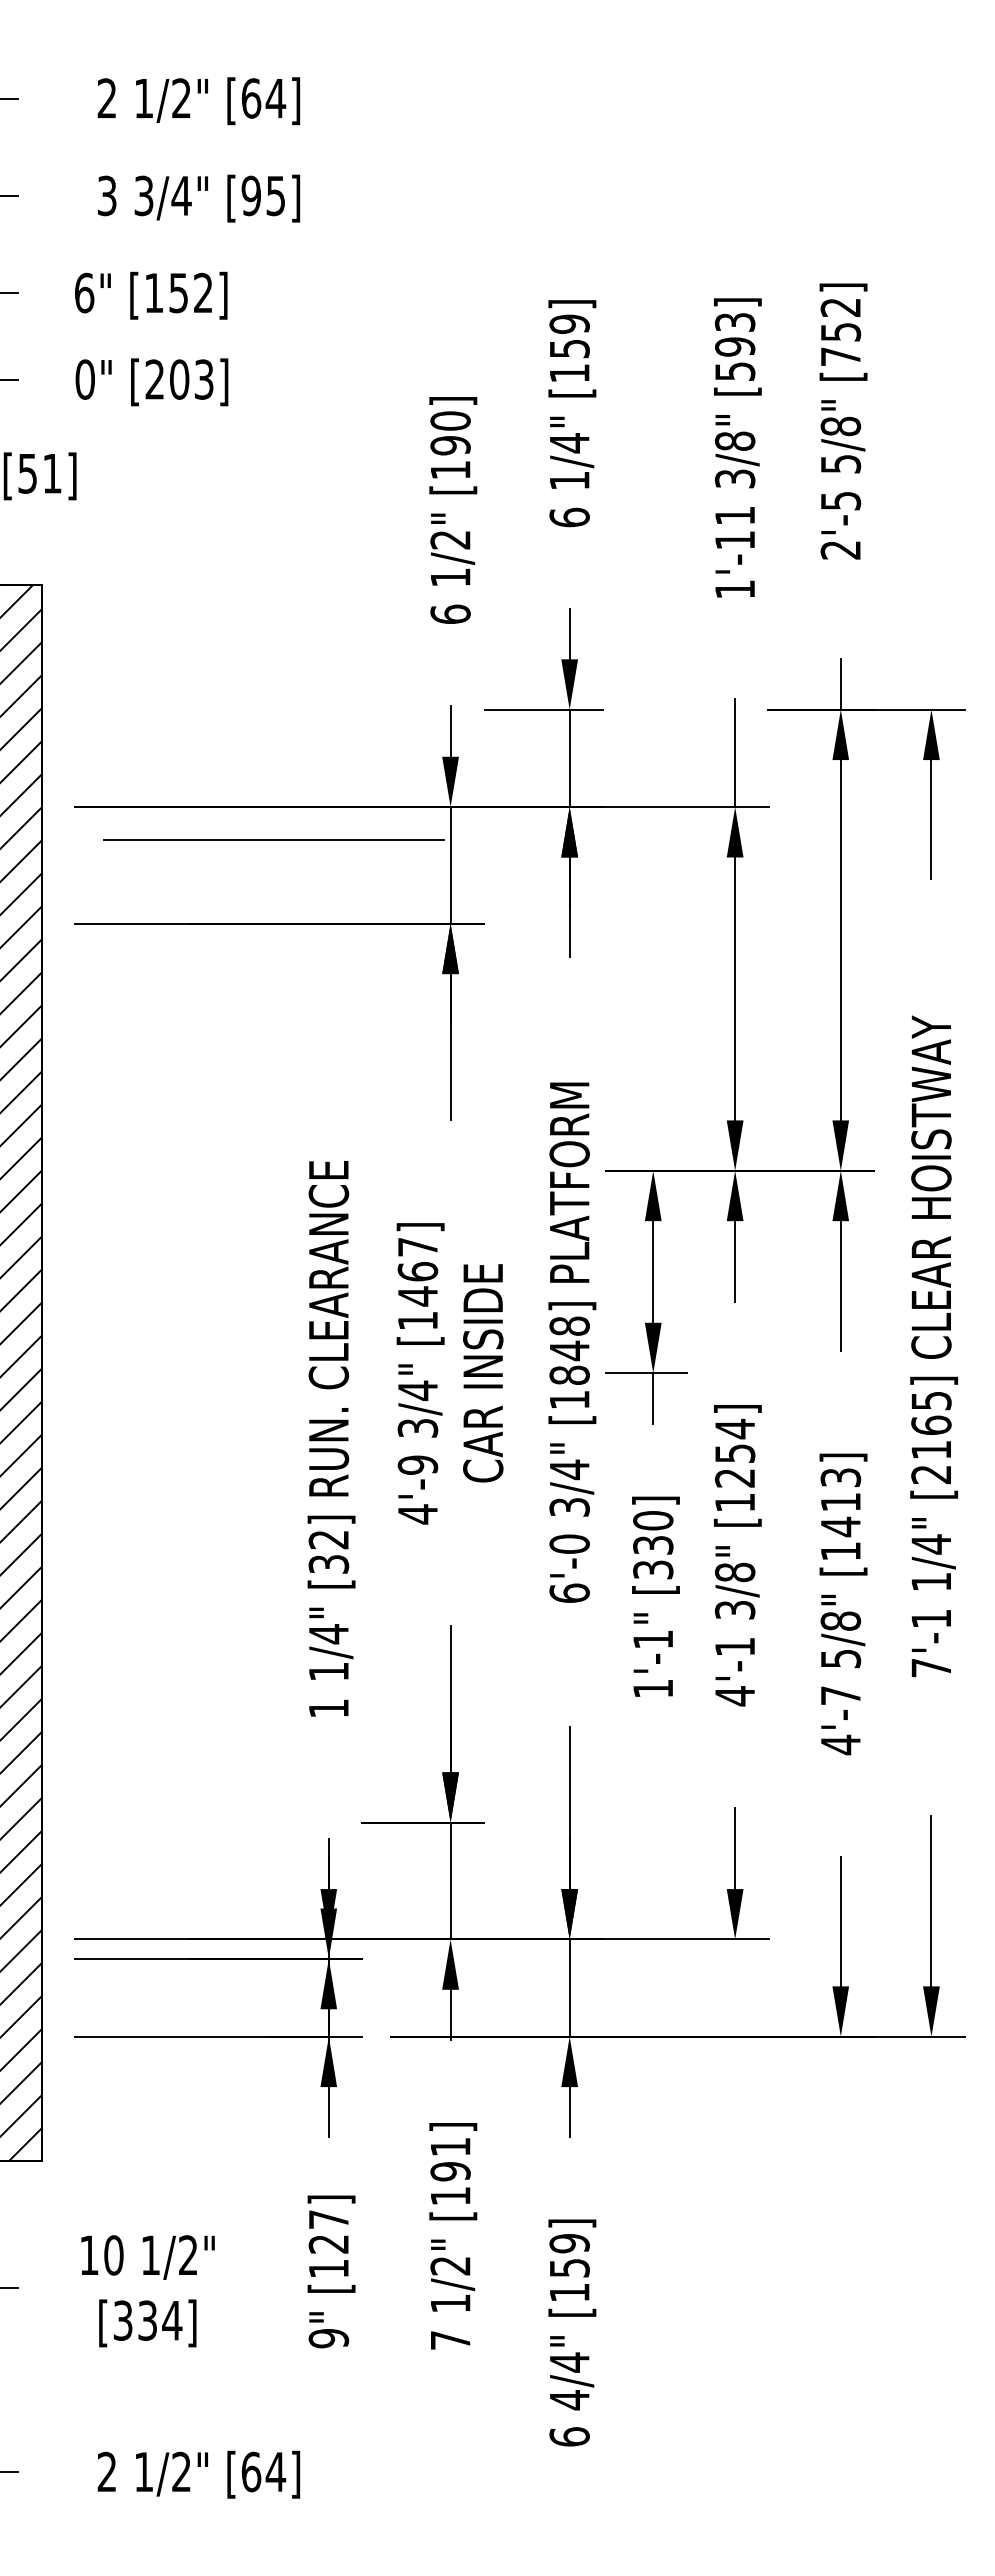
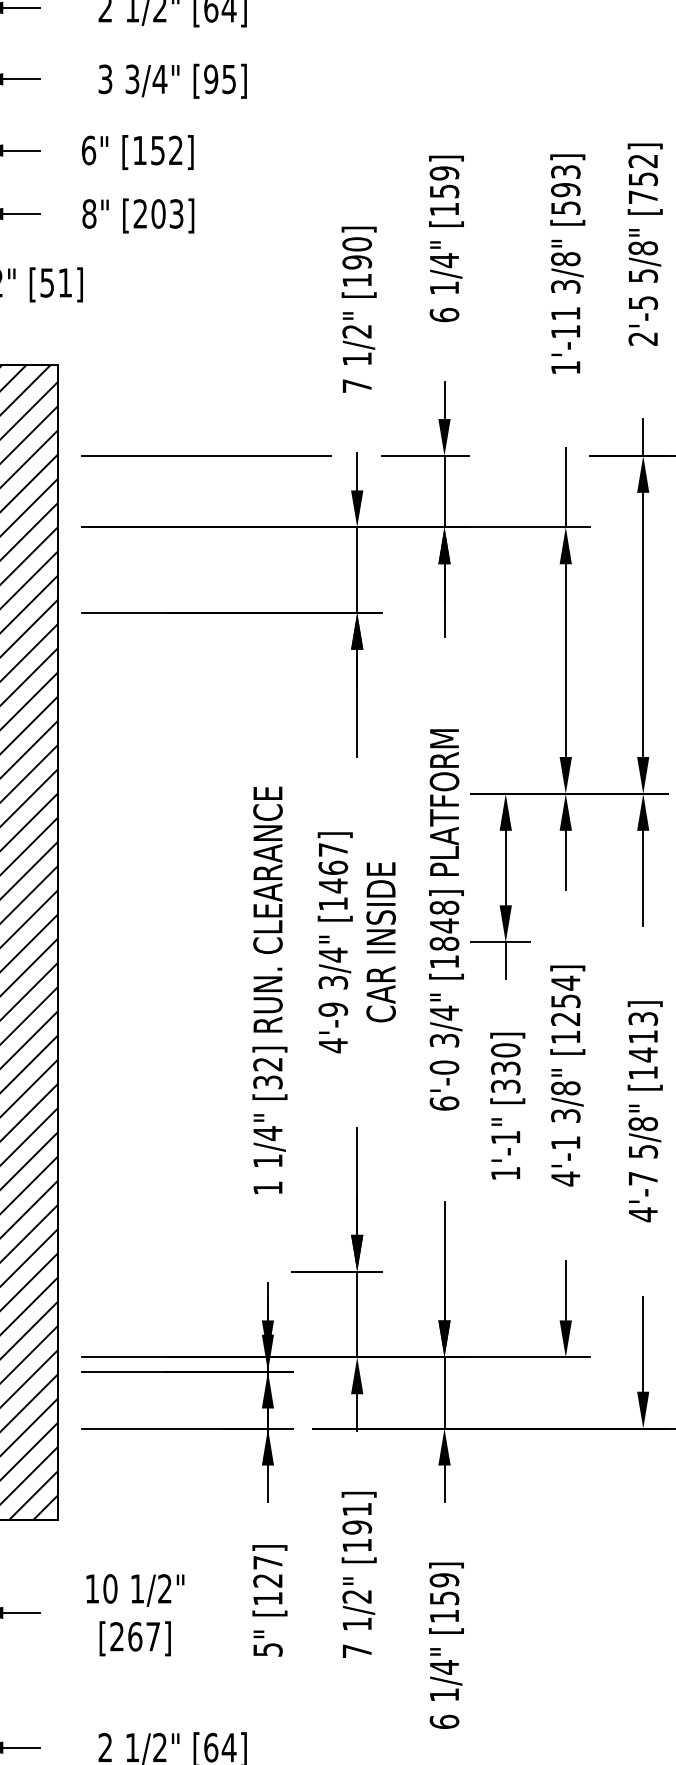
text: (84, 379) -> (88, 213), 0" -> 8"
text: (450, 613) -> (357, 385), 6 -> 7
line: (273, 839) -> (206, 455), moved
text: (147, 2320) -> (135, 1636), [334] -> [267]
text: (328, 2338) -> (267, 1649), 9" -> 5"
text: (569, 2400) -> (444, 1695), 4/4" -> 1/4"

